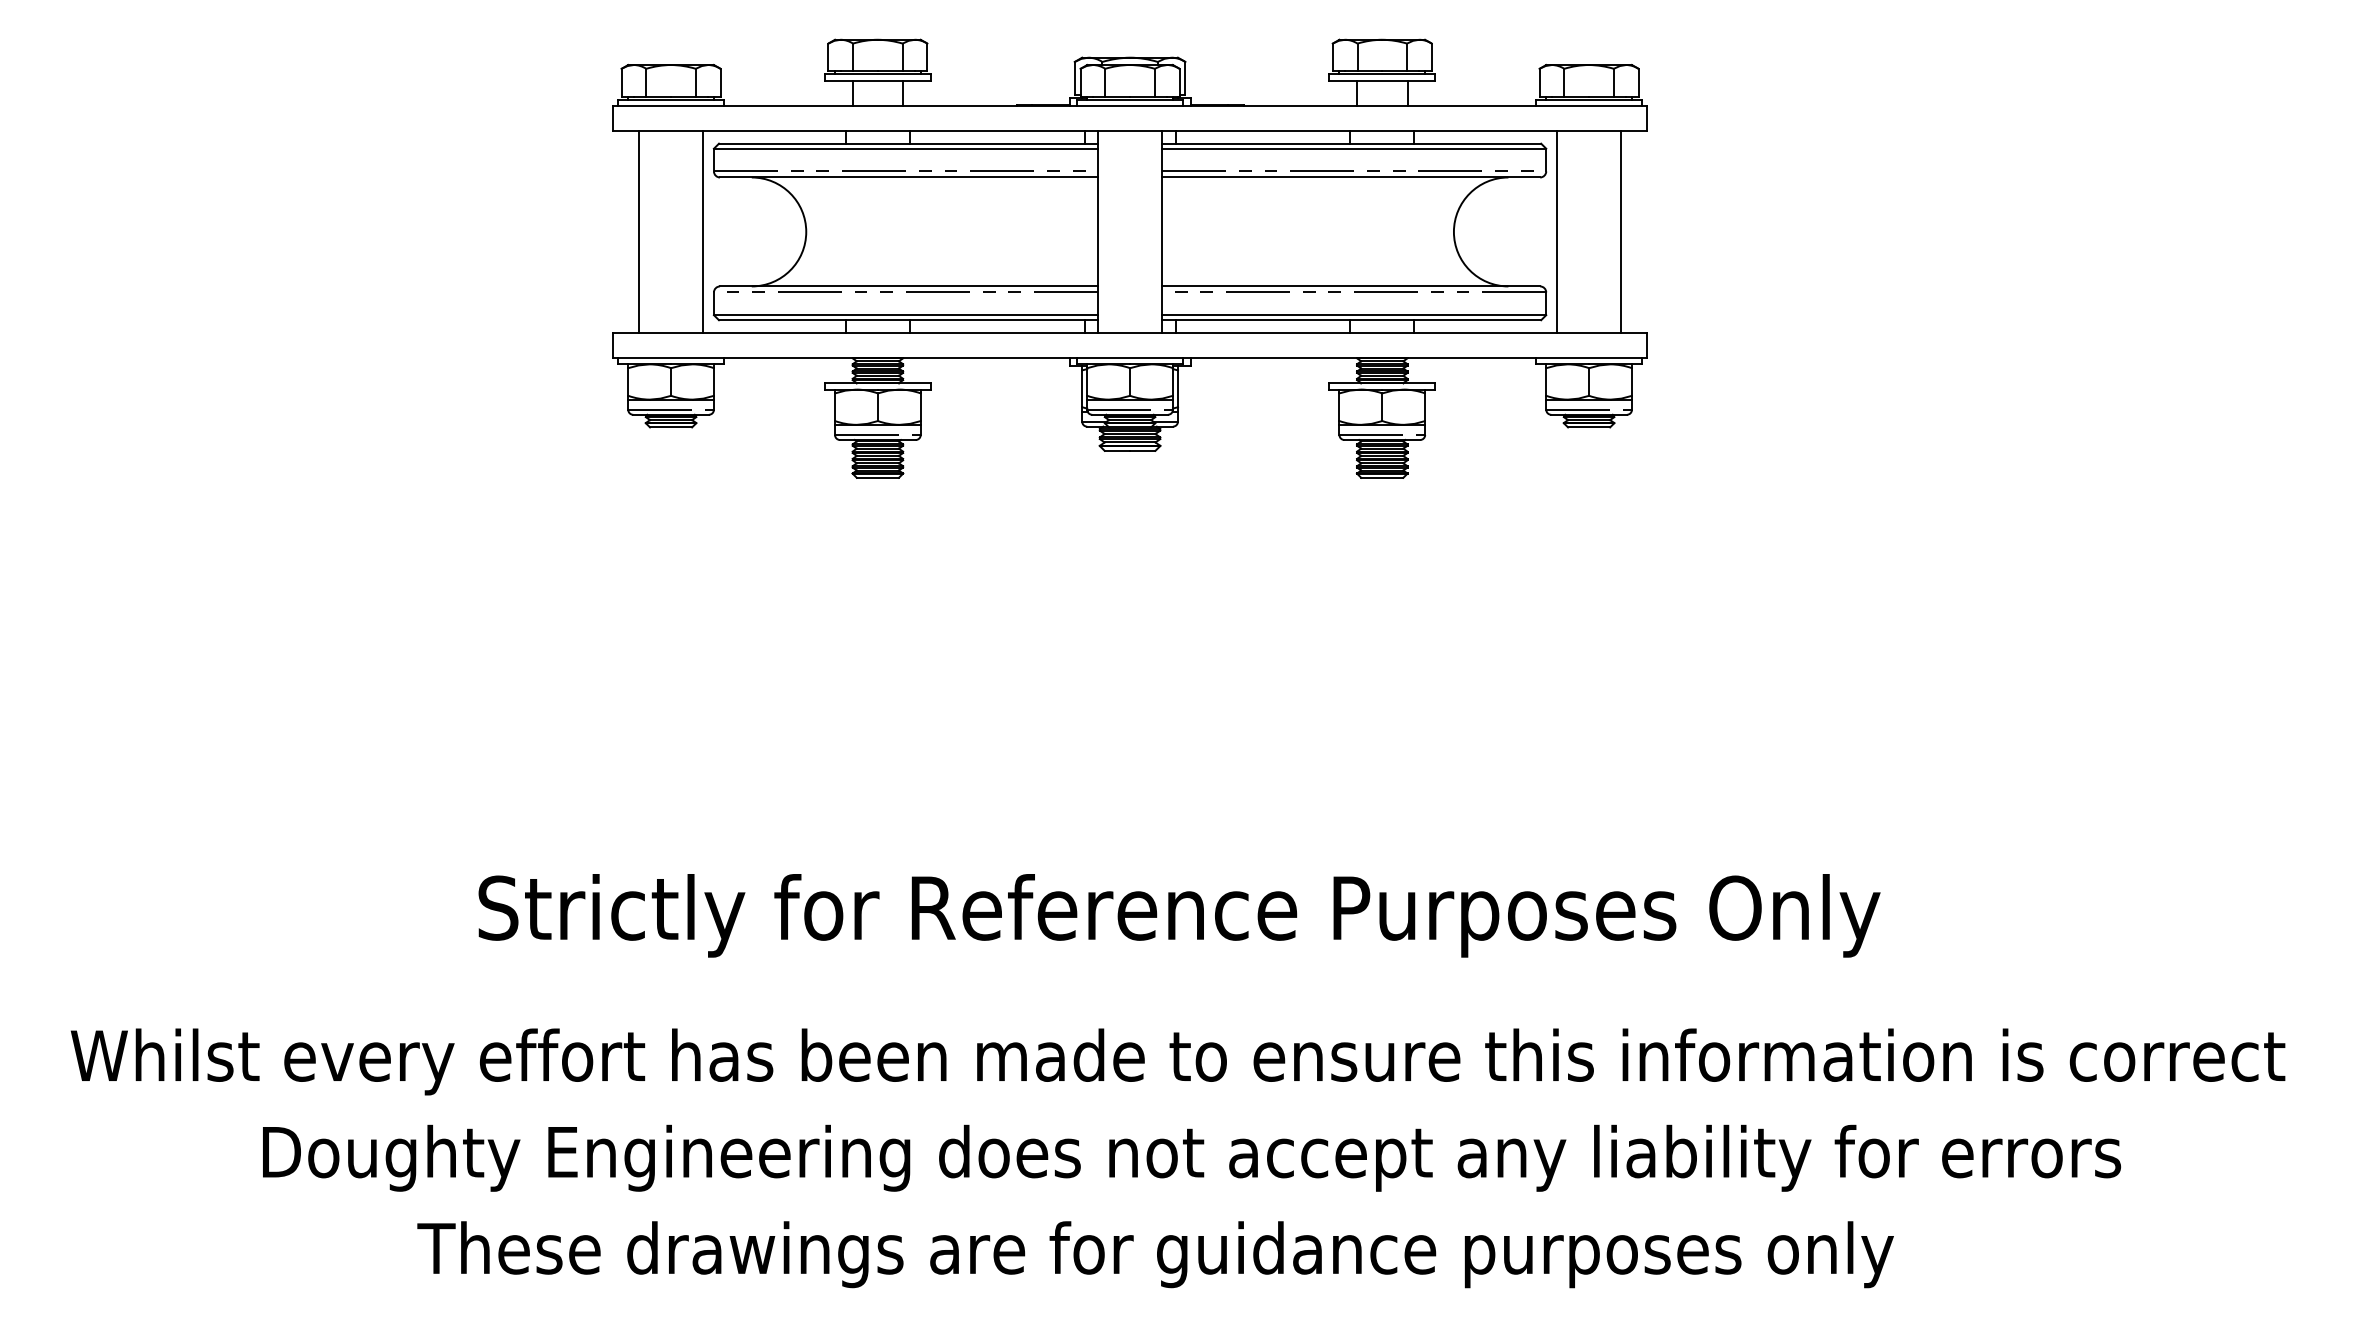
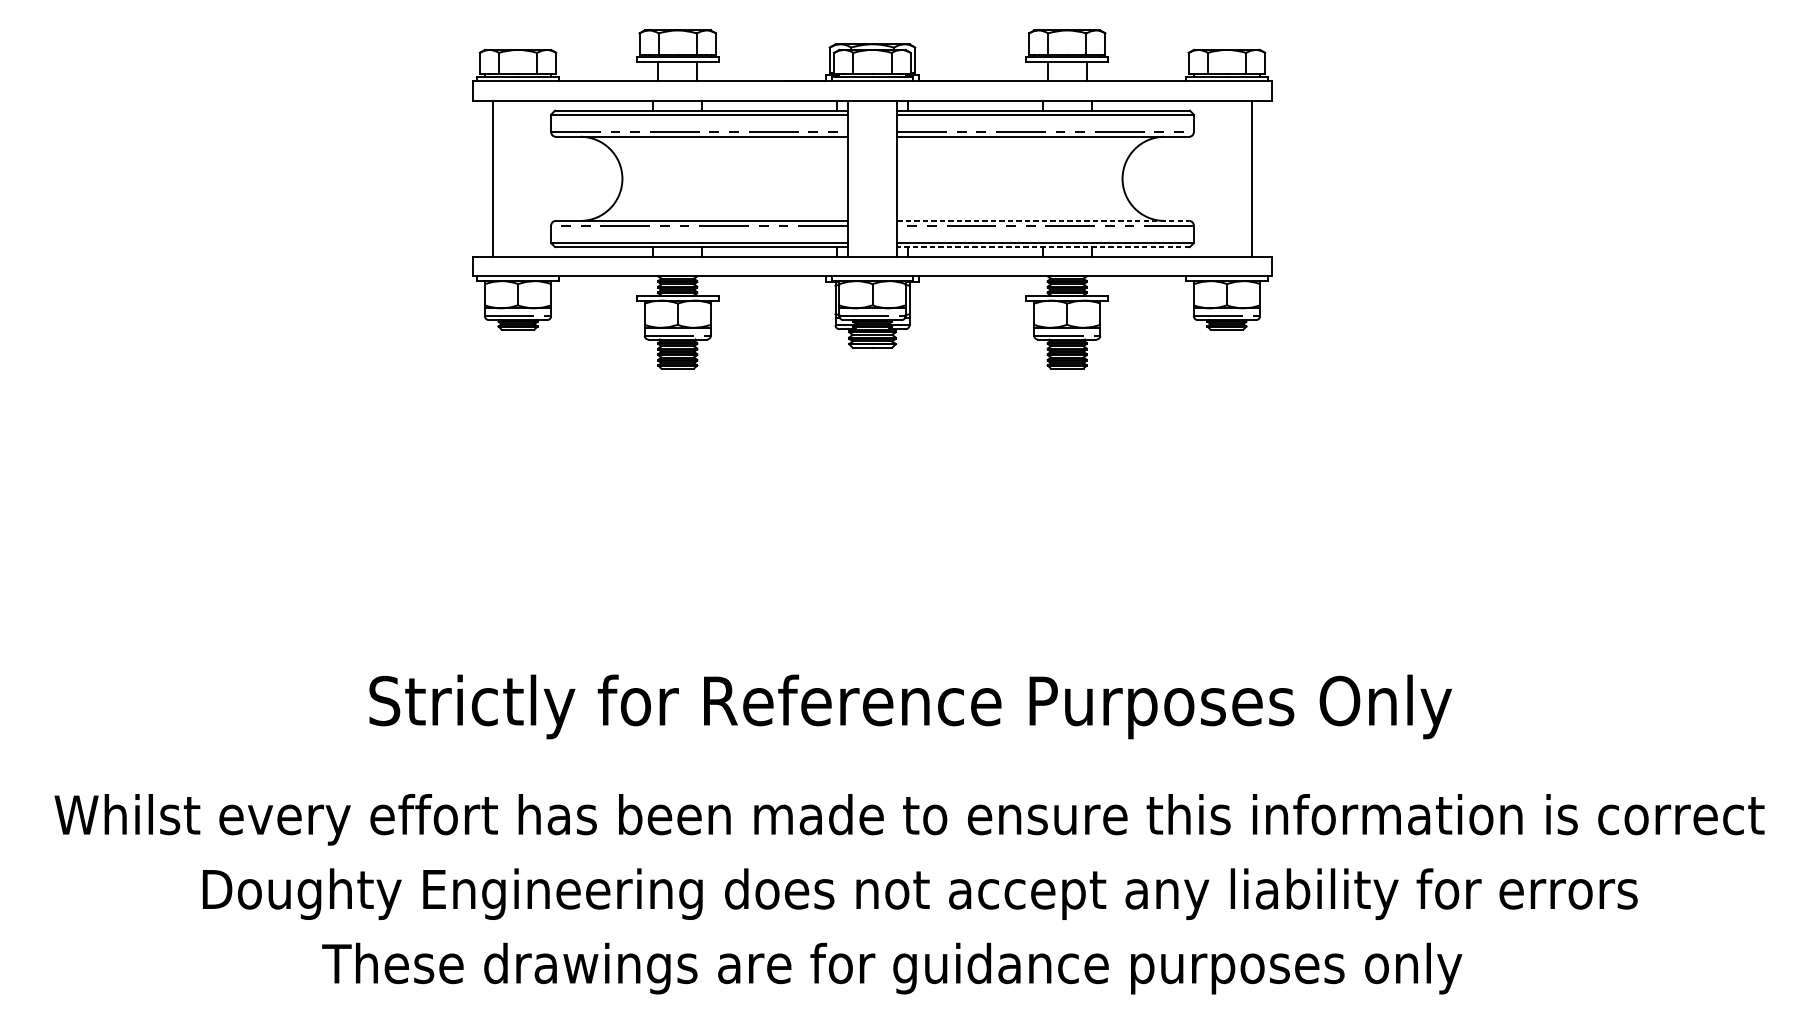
line: (703, 231) -> (543, 178), removed
line: (1557, 231) -> (1202, 178), removed
line: (1351, 286) -> (1043, 220), solid -> dashed
line: (1351, 320) -> (1043, 247), solid -> dashed

